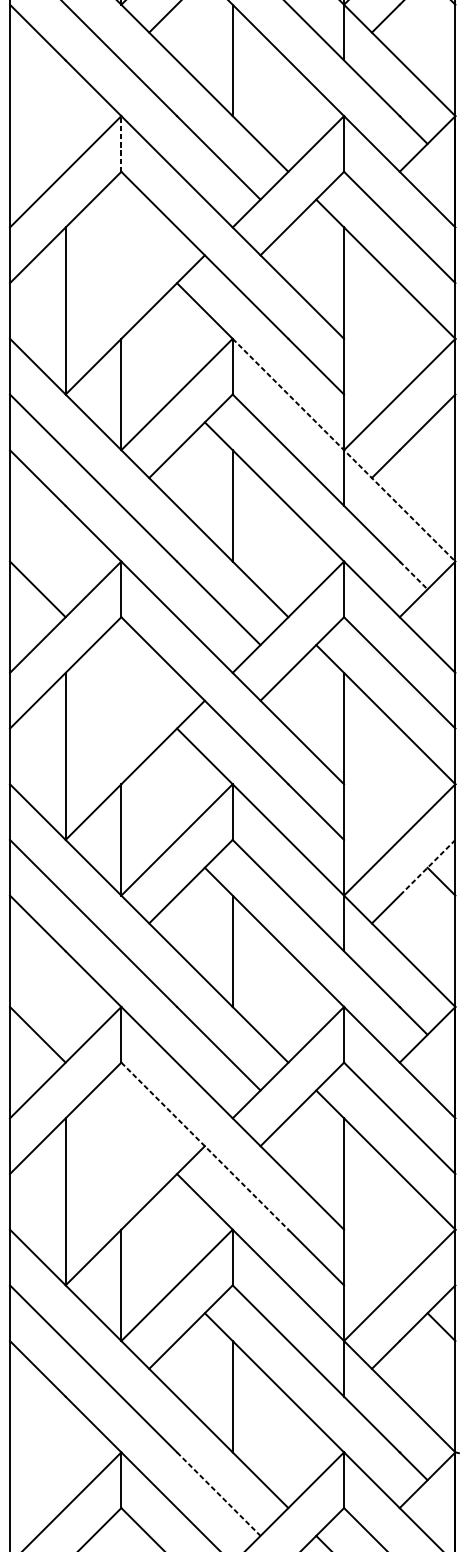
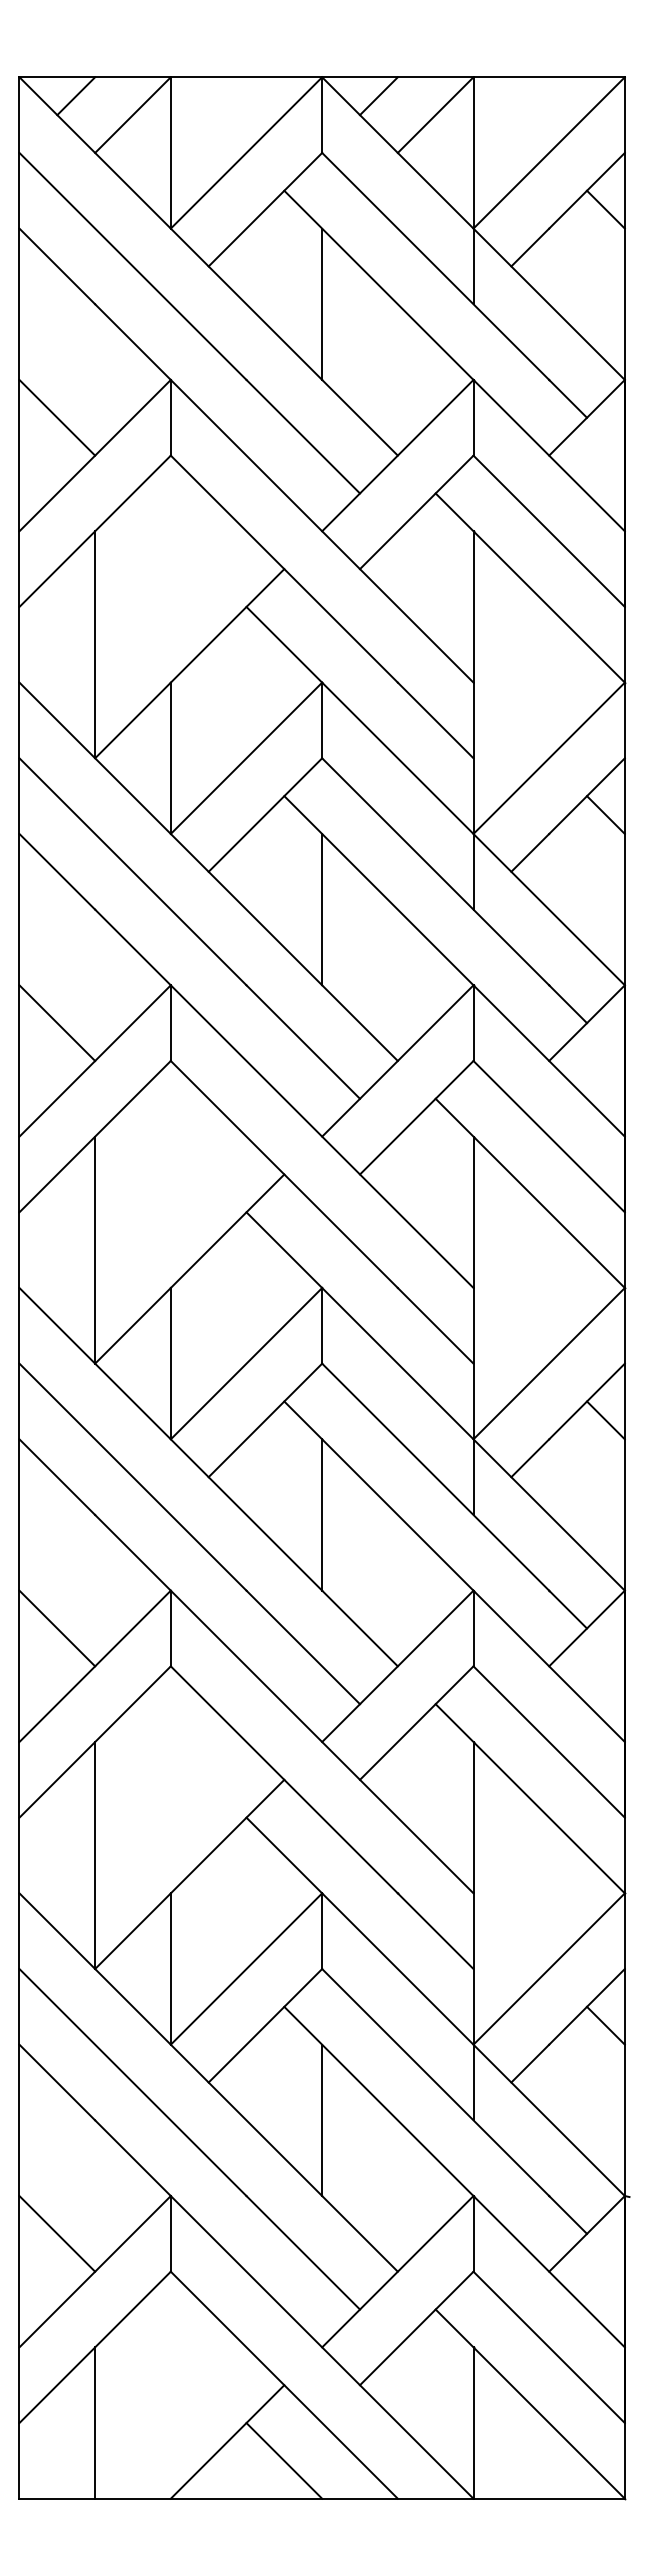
line: (37, 143) -> (57, 417), added
line: (121, 143) -> (170, 417), dashed -> solid
line: (441, 435) -> (605, 814), added
line: (344, 450) -> (473, 834), dashed -> solid
line: (413, 575) -> (568, 1004), dashed -> solid
line: (427, 867) -> (587, 1401), dashed -> solid
line: (205, 1145) -> (284, 1779), dashed -> solid
line: (37, 1479) -> (57, 2233), added
line: (218, 1494) -> (303, 2253), dashed -> solid

